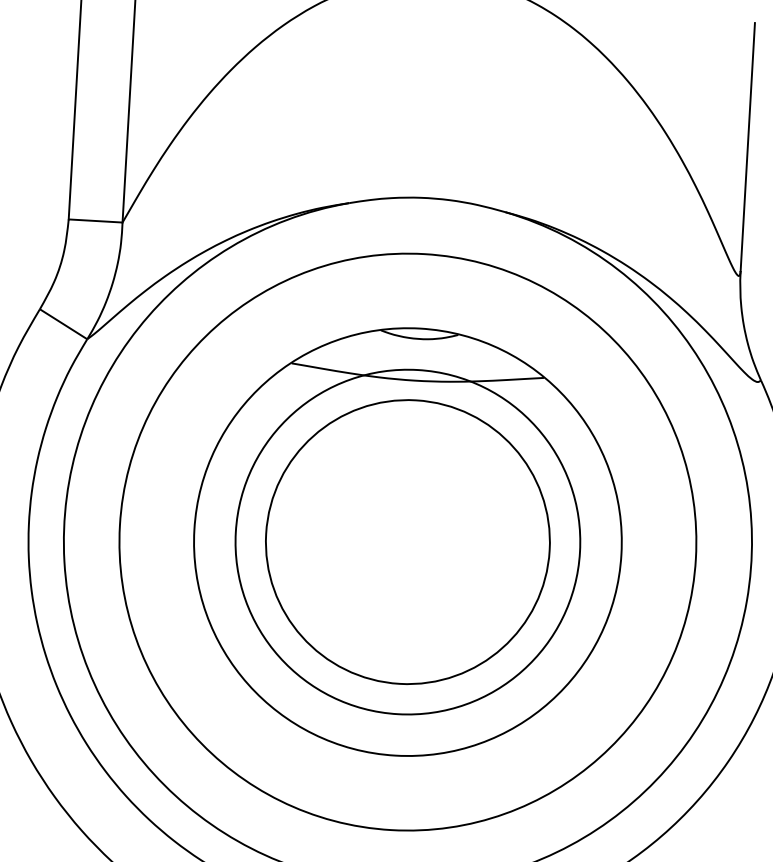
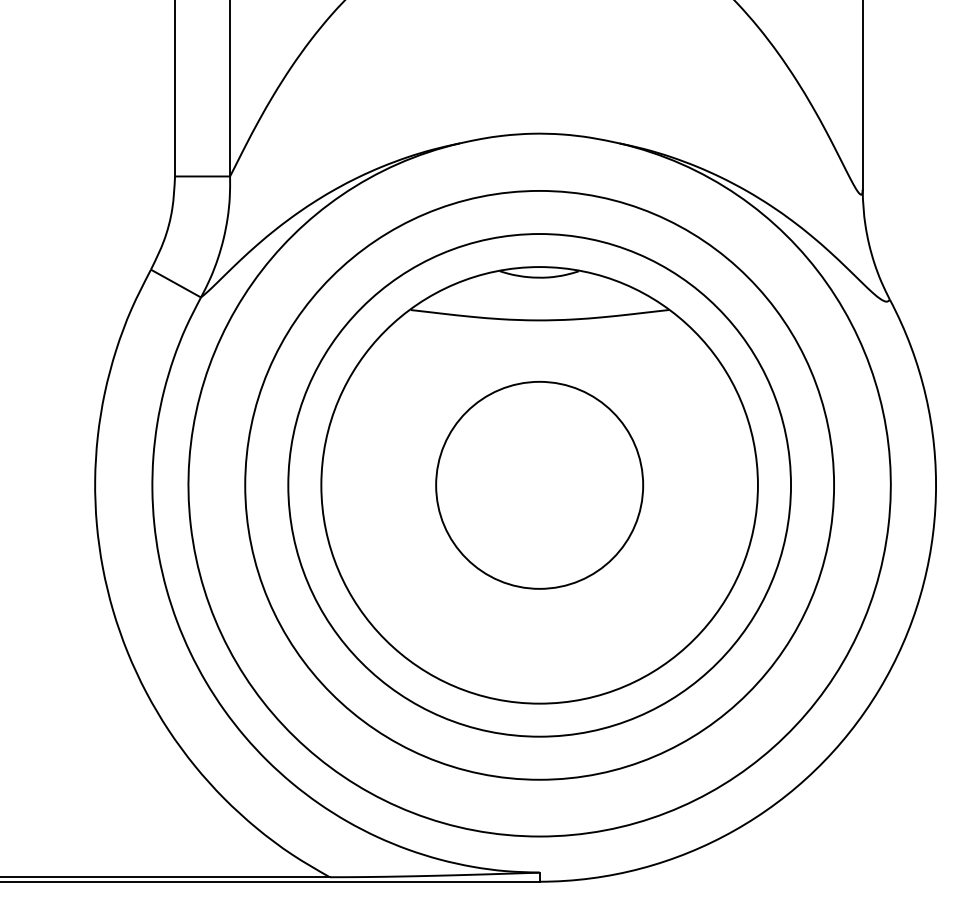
circle: (407, 541) -> (539, 484), size x0.71
circle: (407, 542) -> (539, 485), size x1.43

